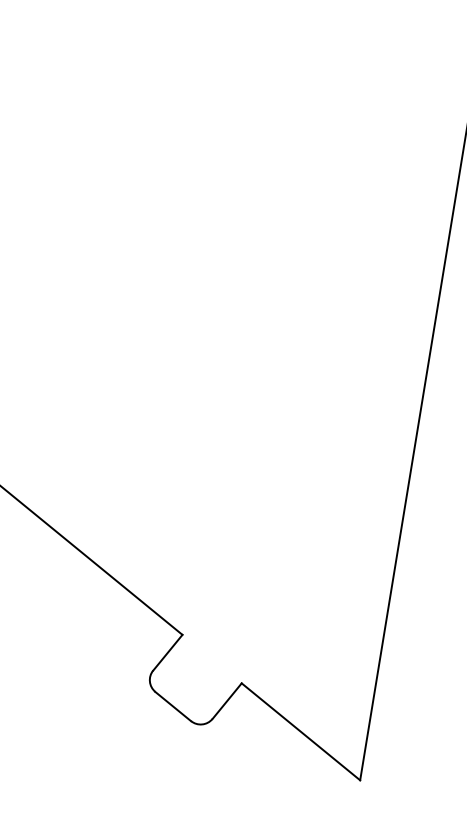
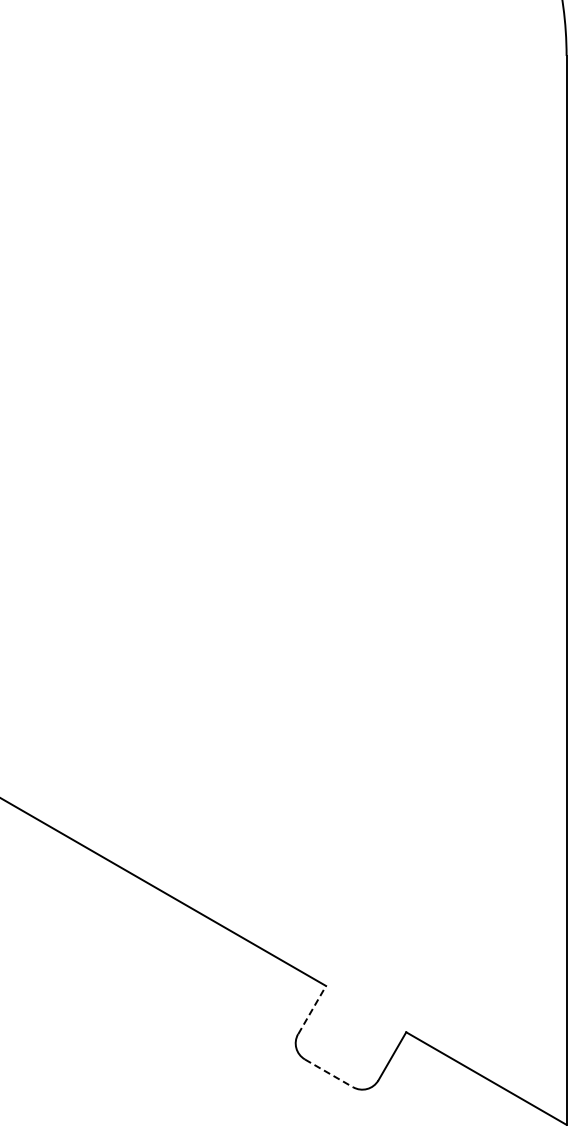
line: (168, 653) -> (312, 1010), solid -> dashed
line: (173, 706) -> (329, 1073), solid -> dashed

